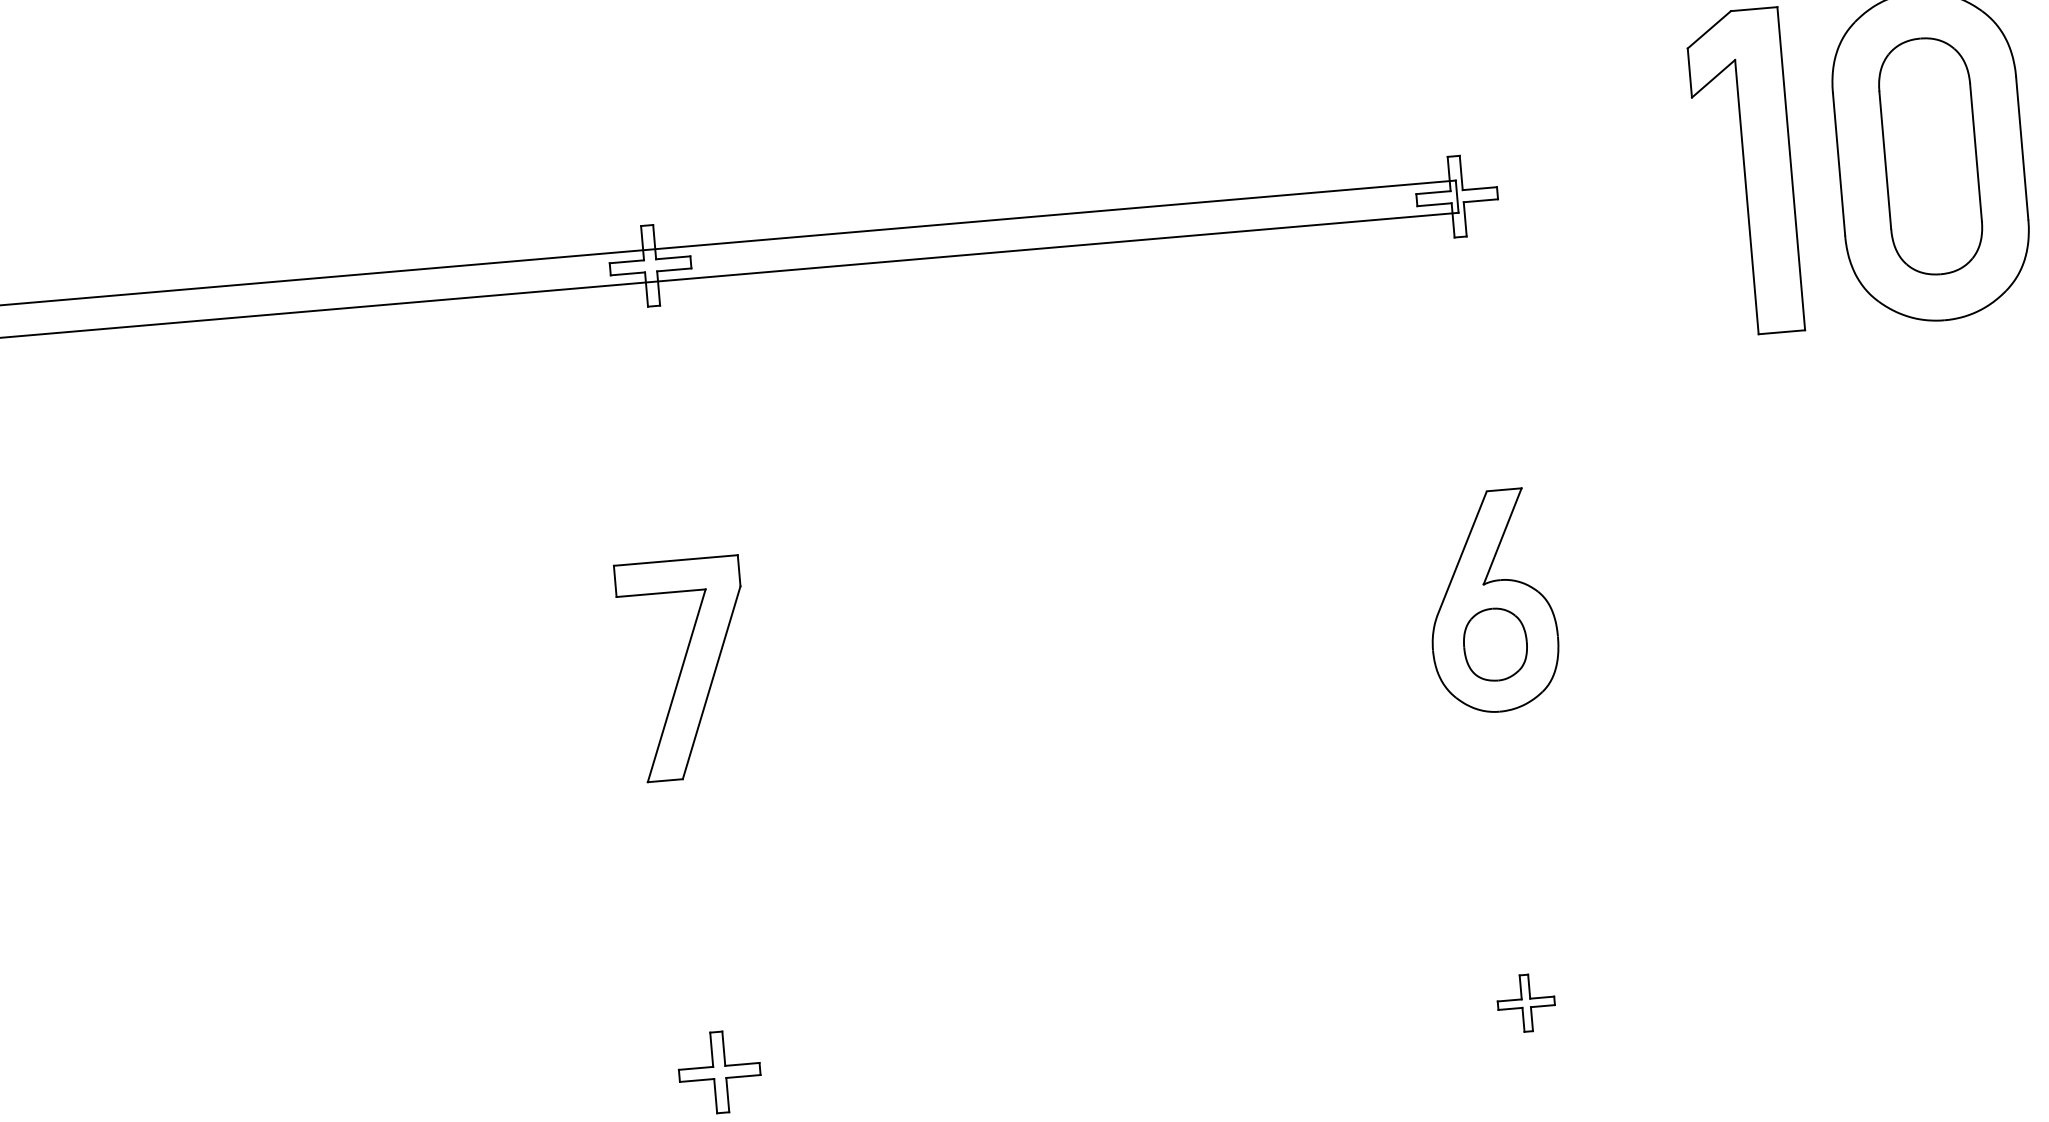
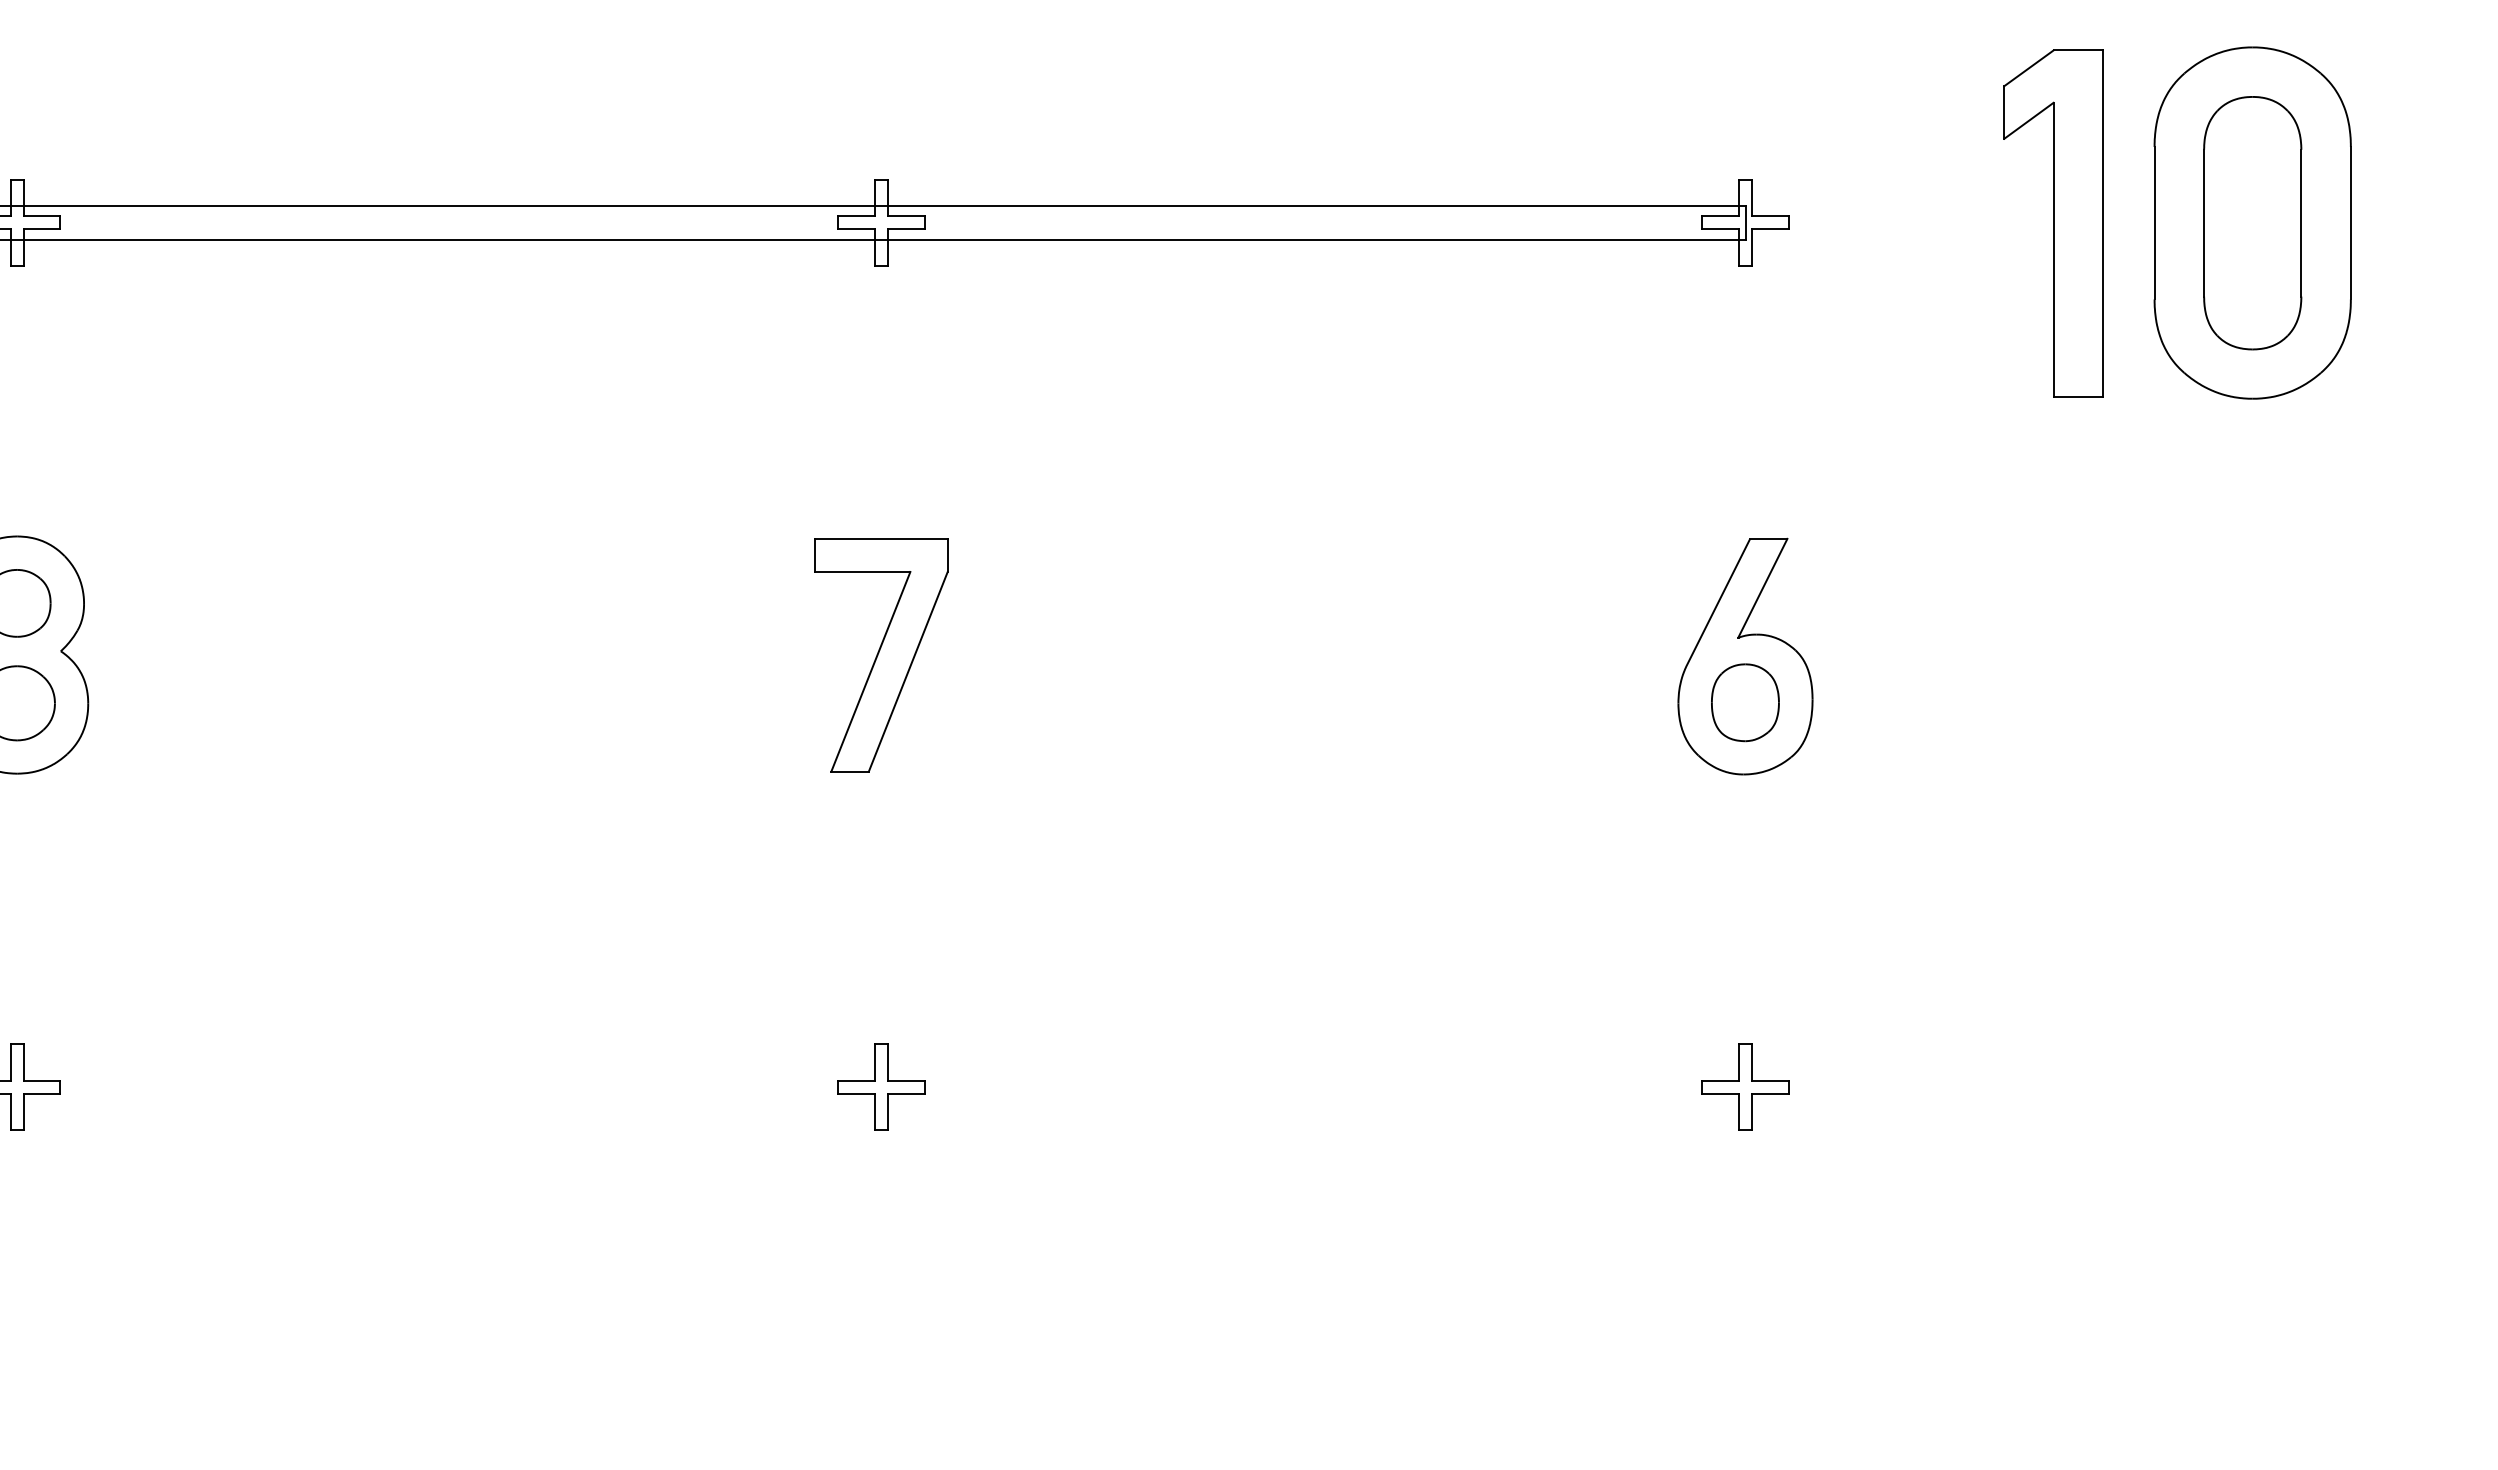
part: (1526, 1002) -> (1745, 1086), size x1.43

